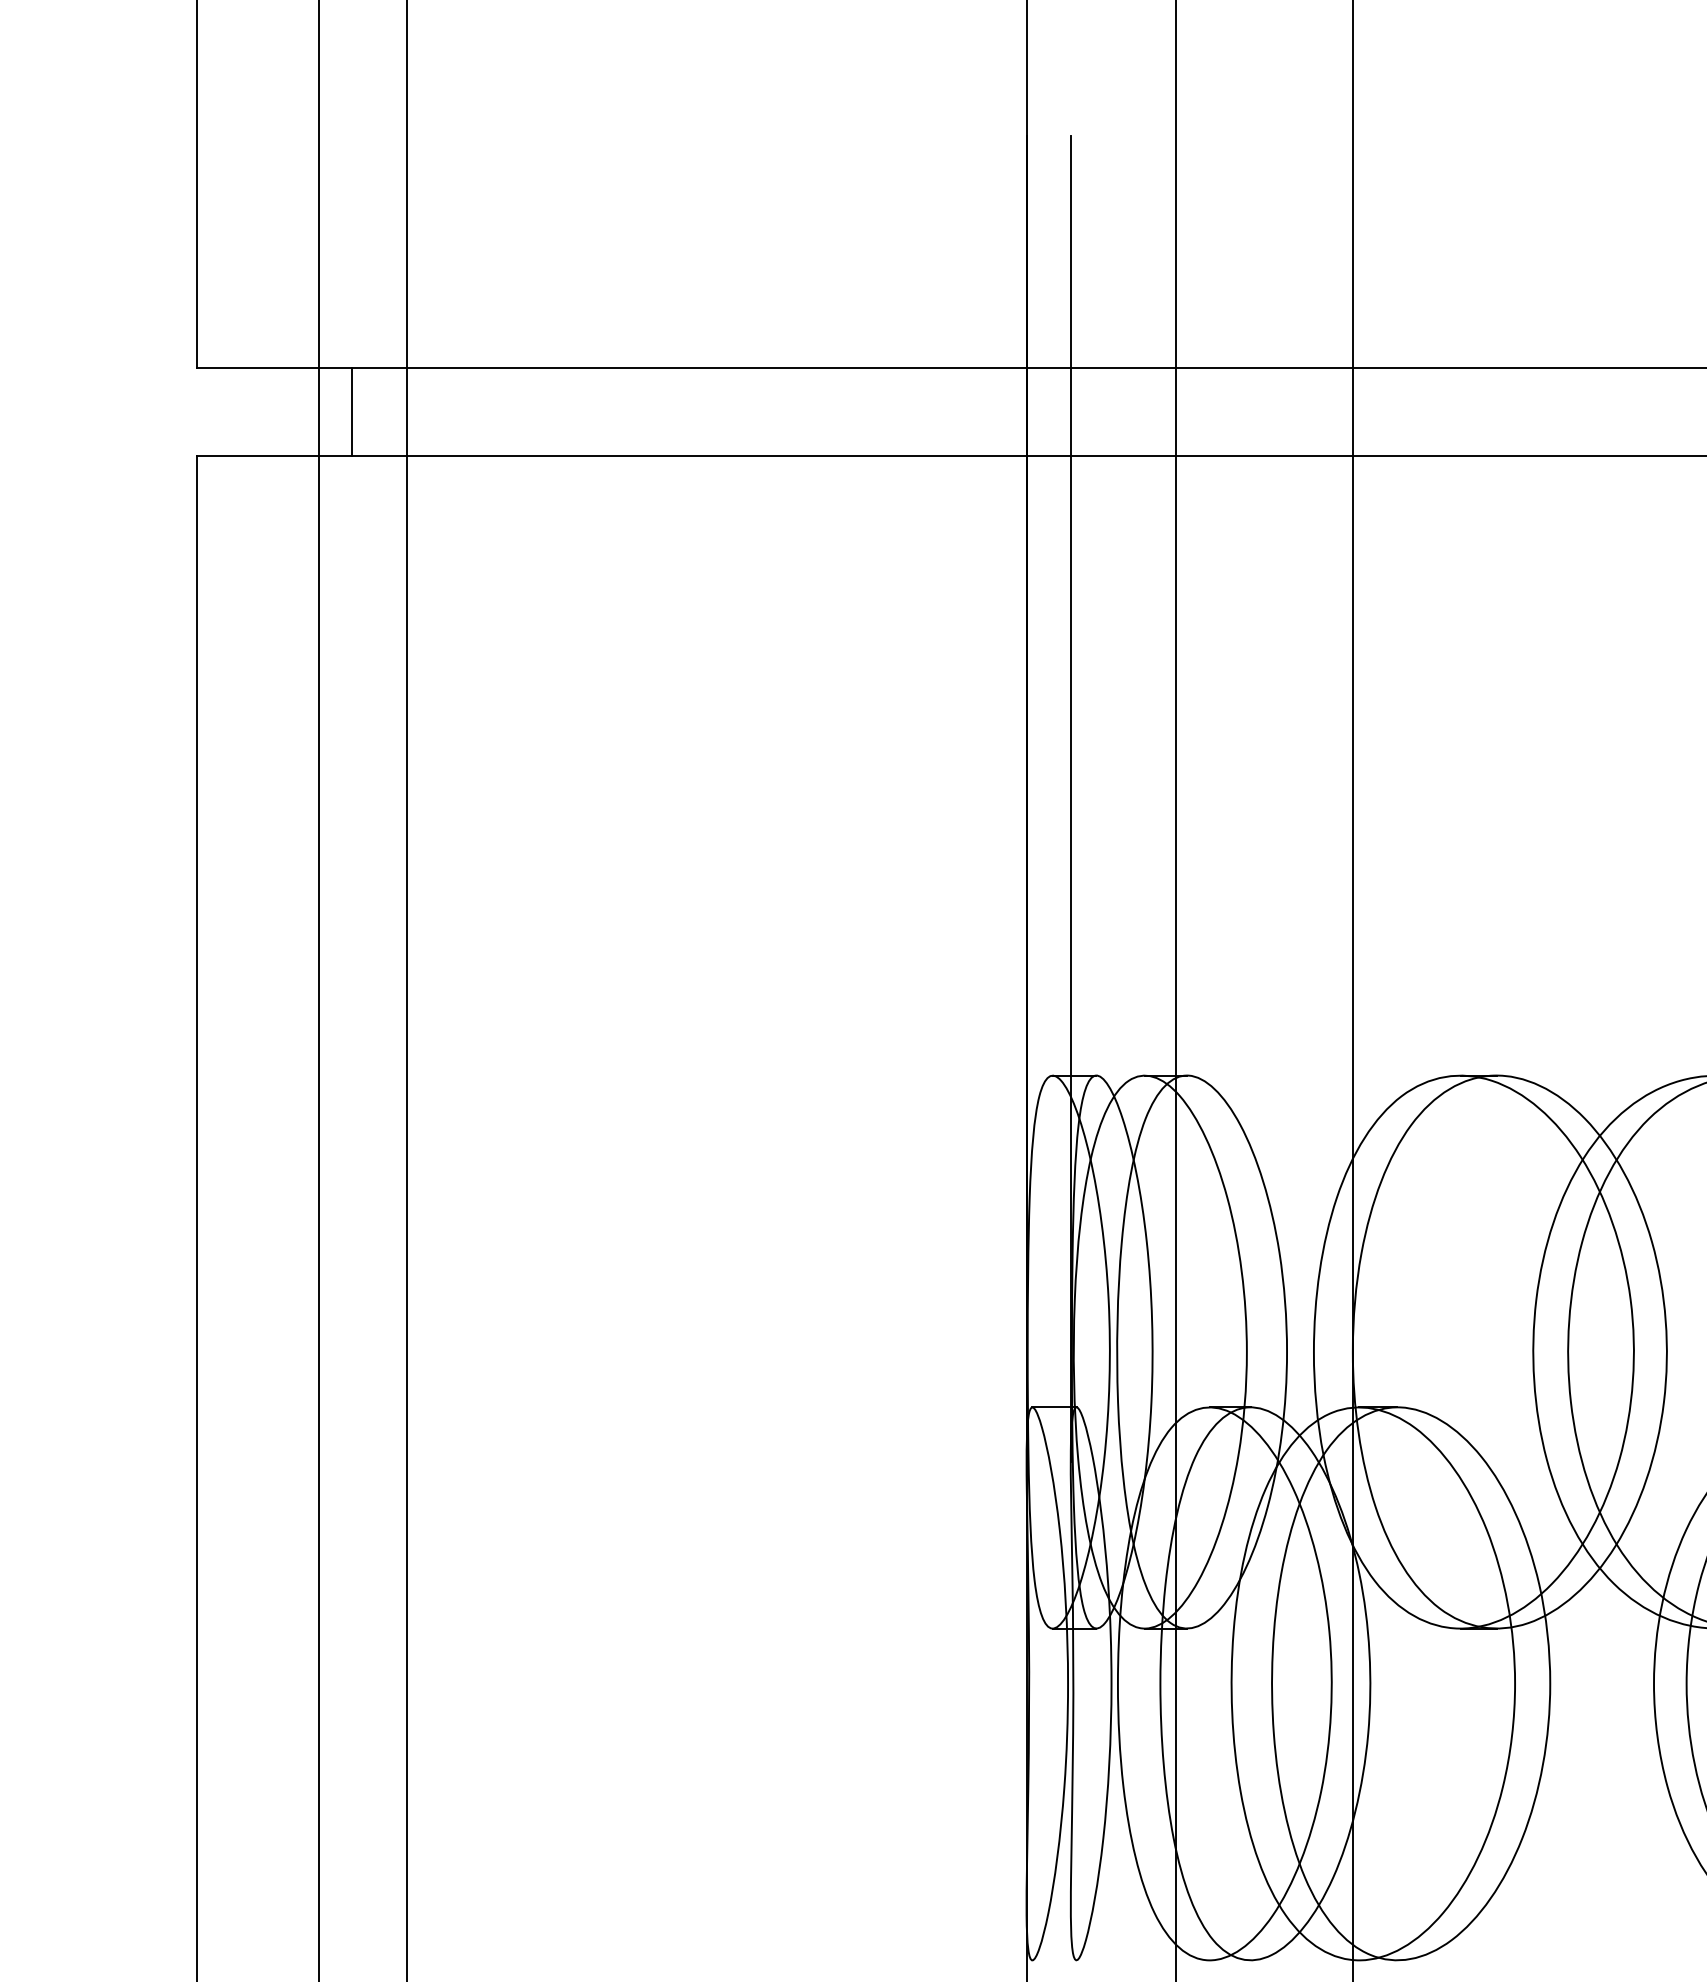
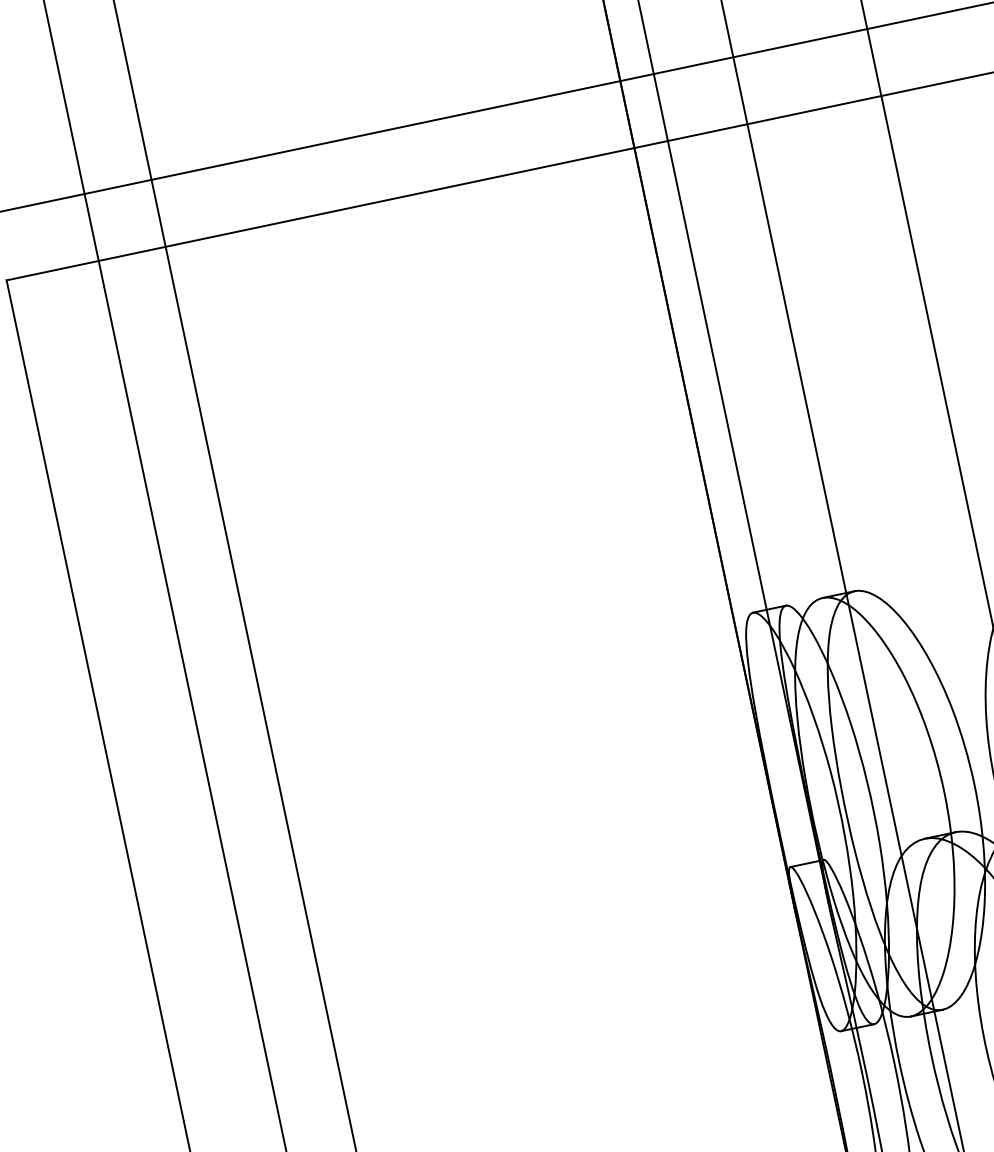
line: (351, 411) -> (116, 221), removed

